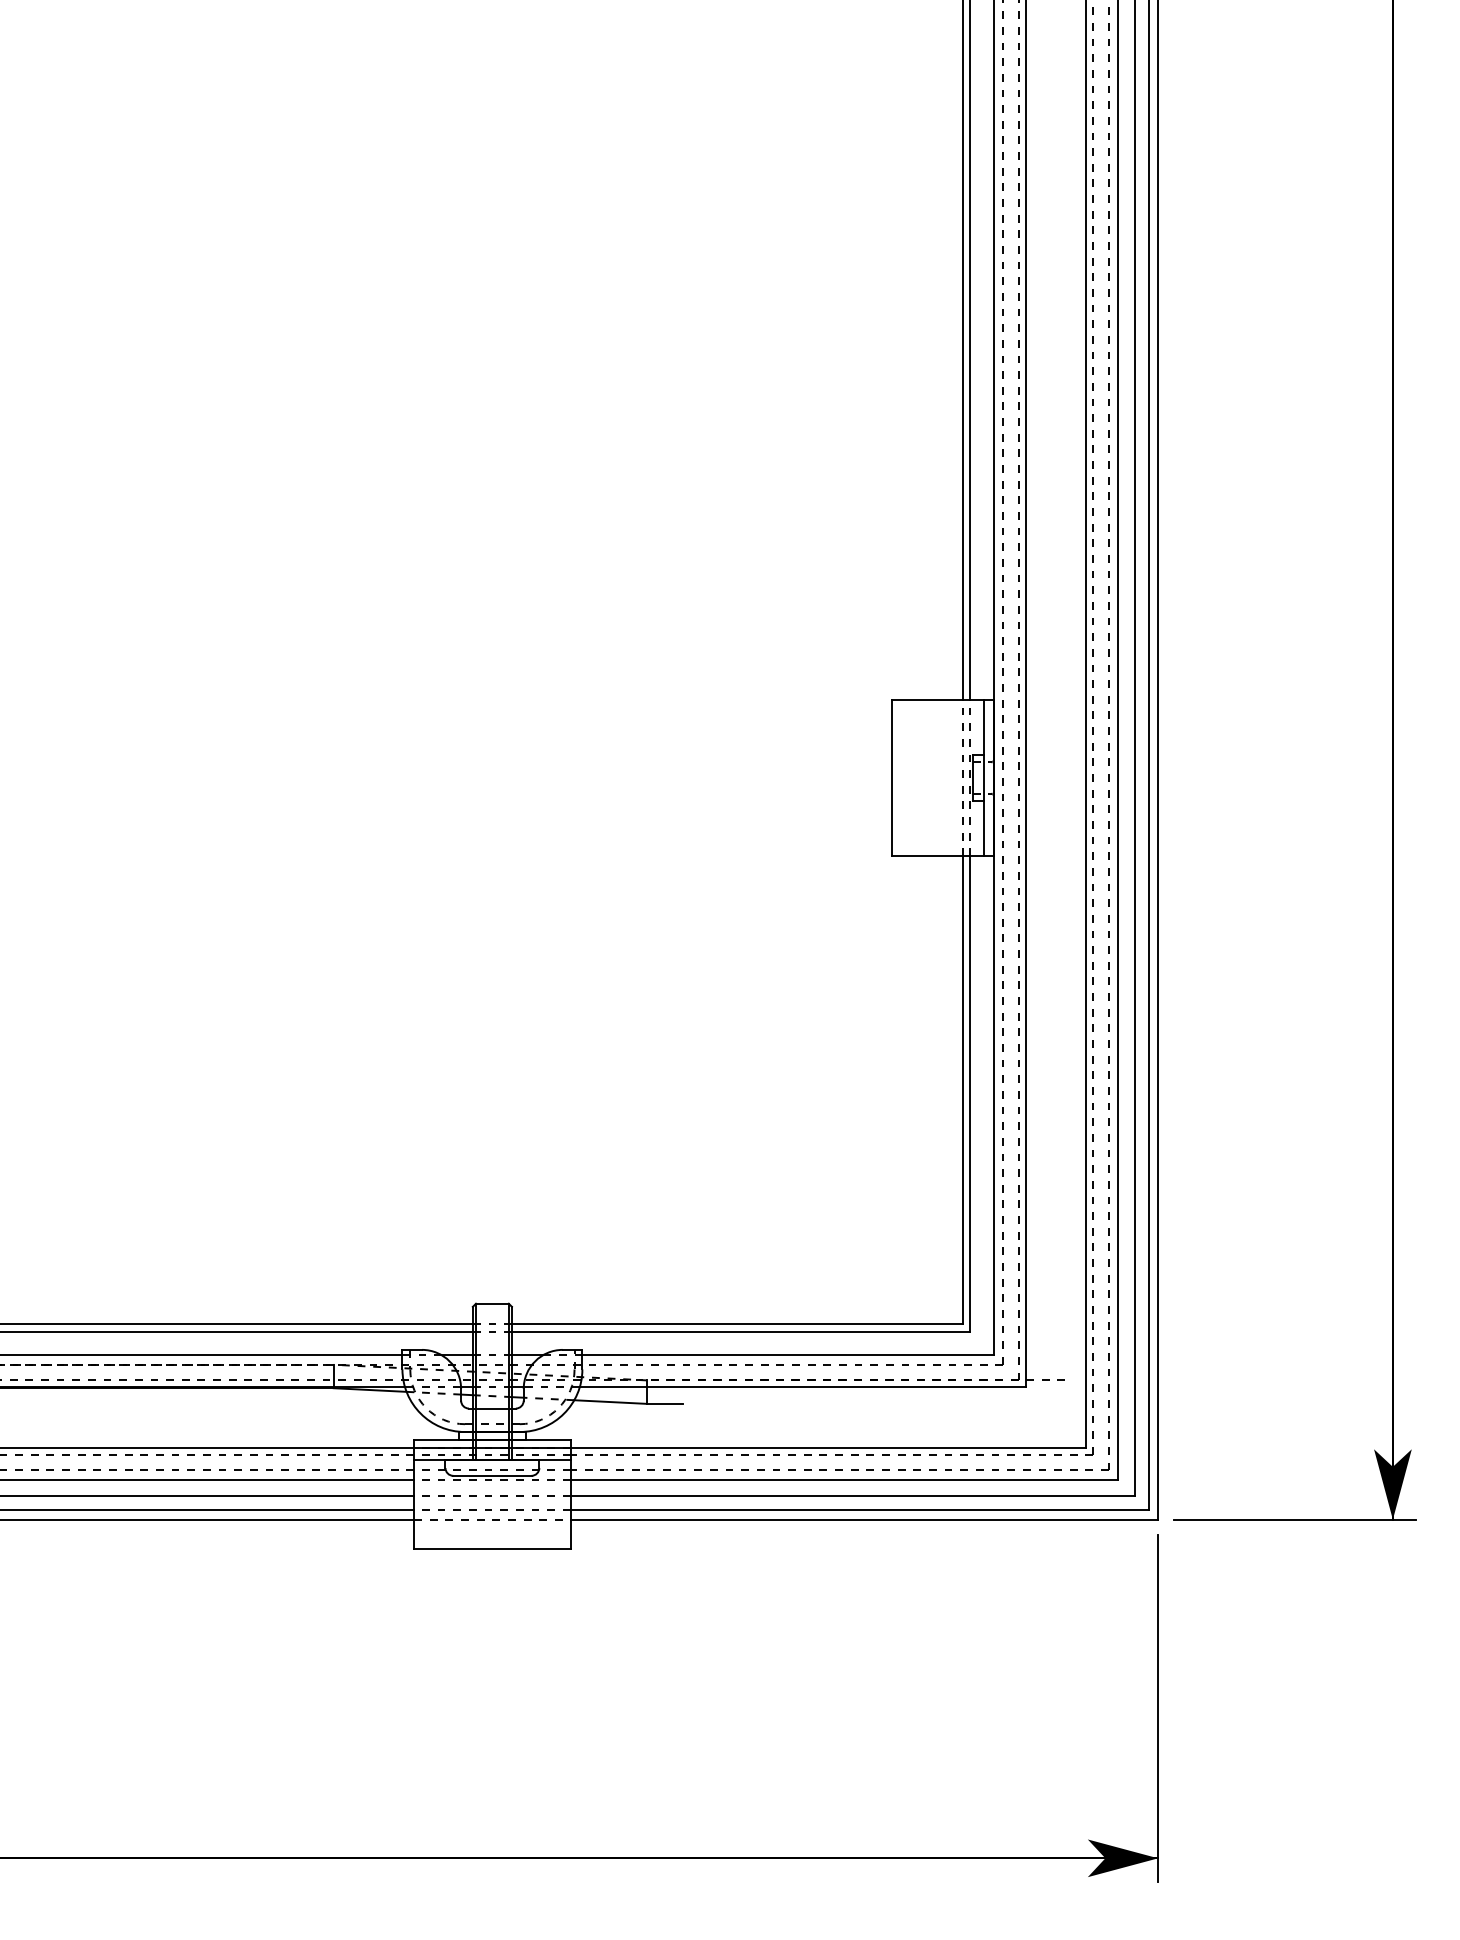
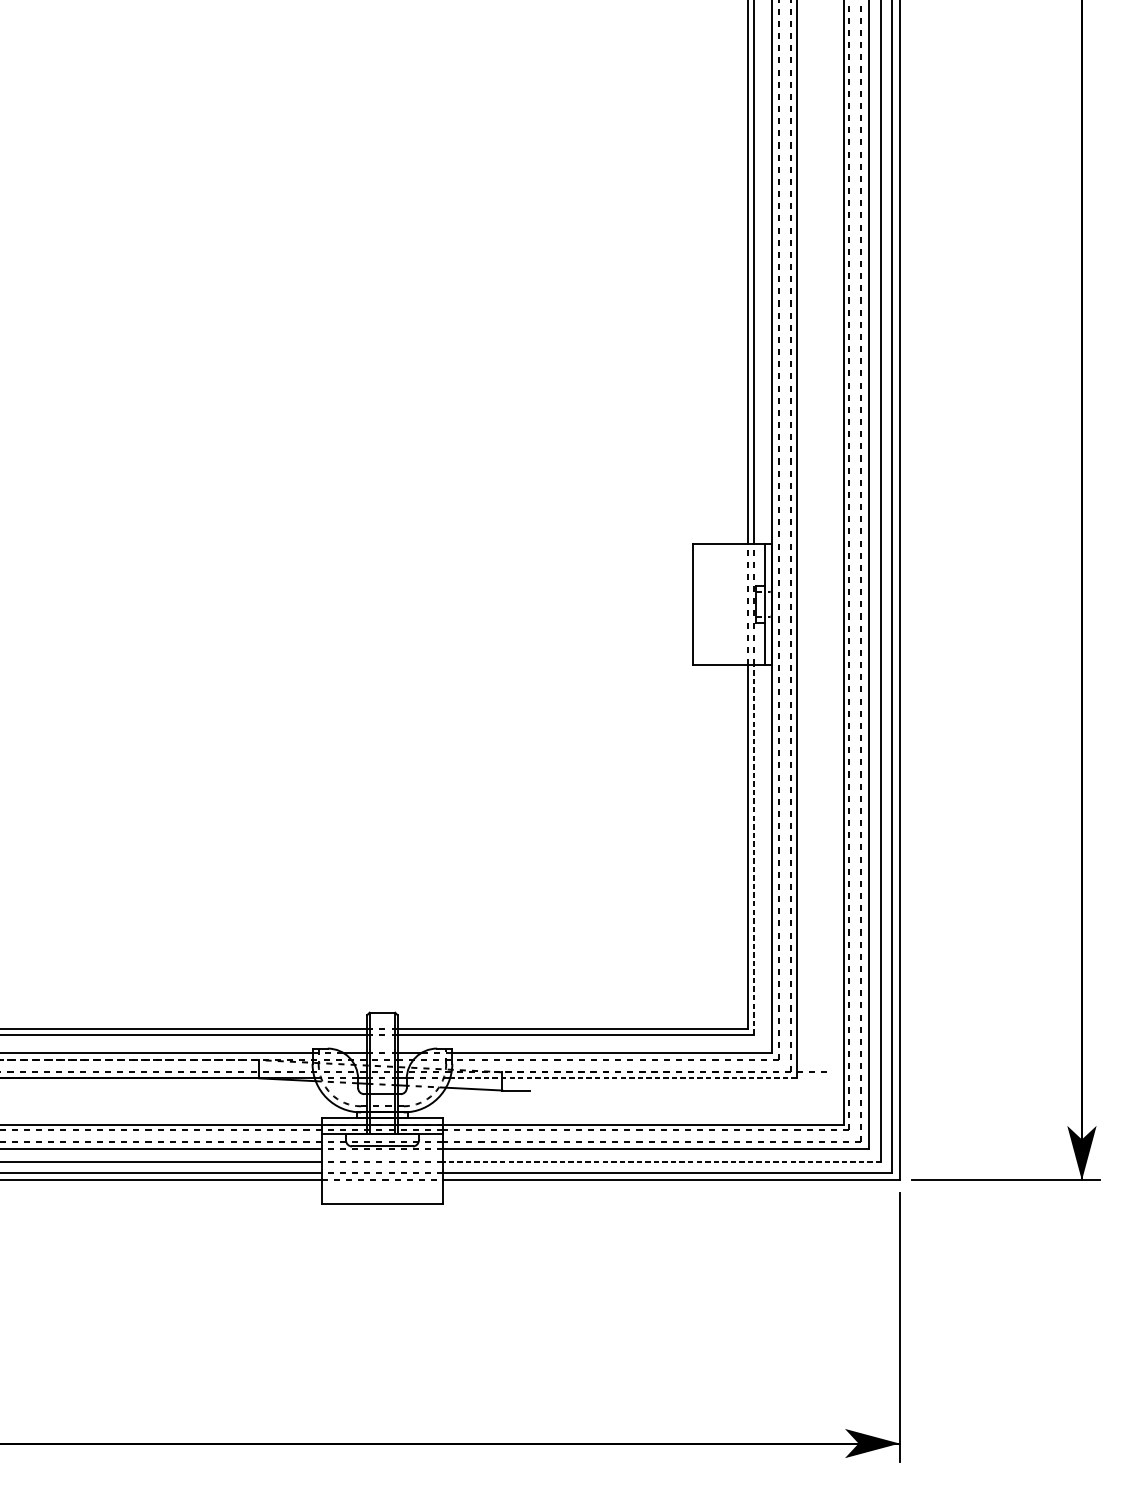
line: (970, 1094) -> (753, 850), solid -> dashed
line: (802, 1387) -> (623, 1077), solid -> dashed
line: (852, 1496) -> (662, 1162), solid -> dashed

